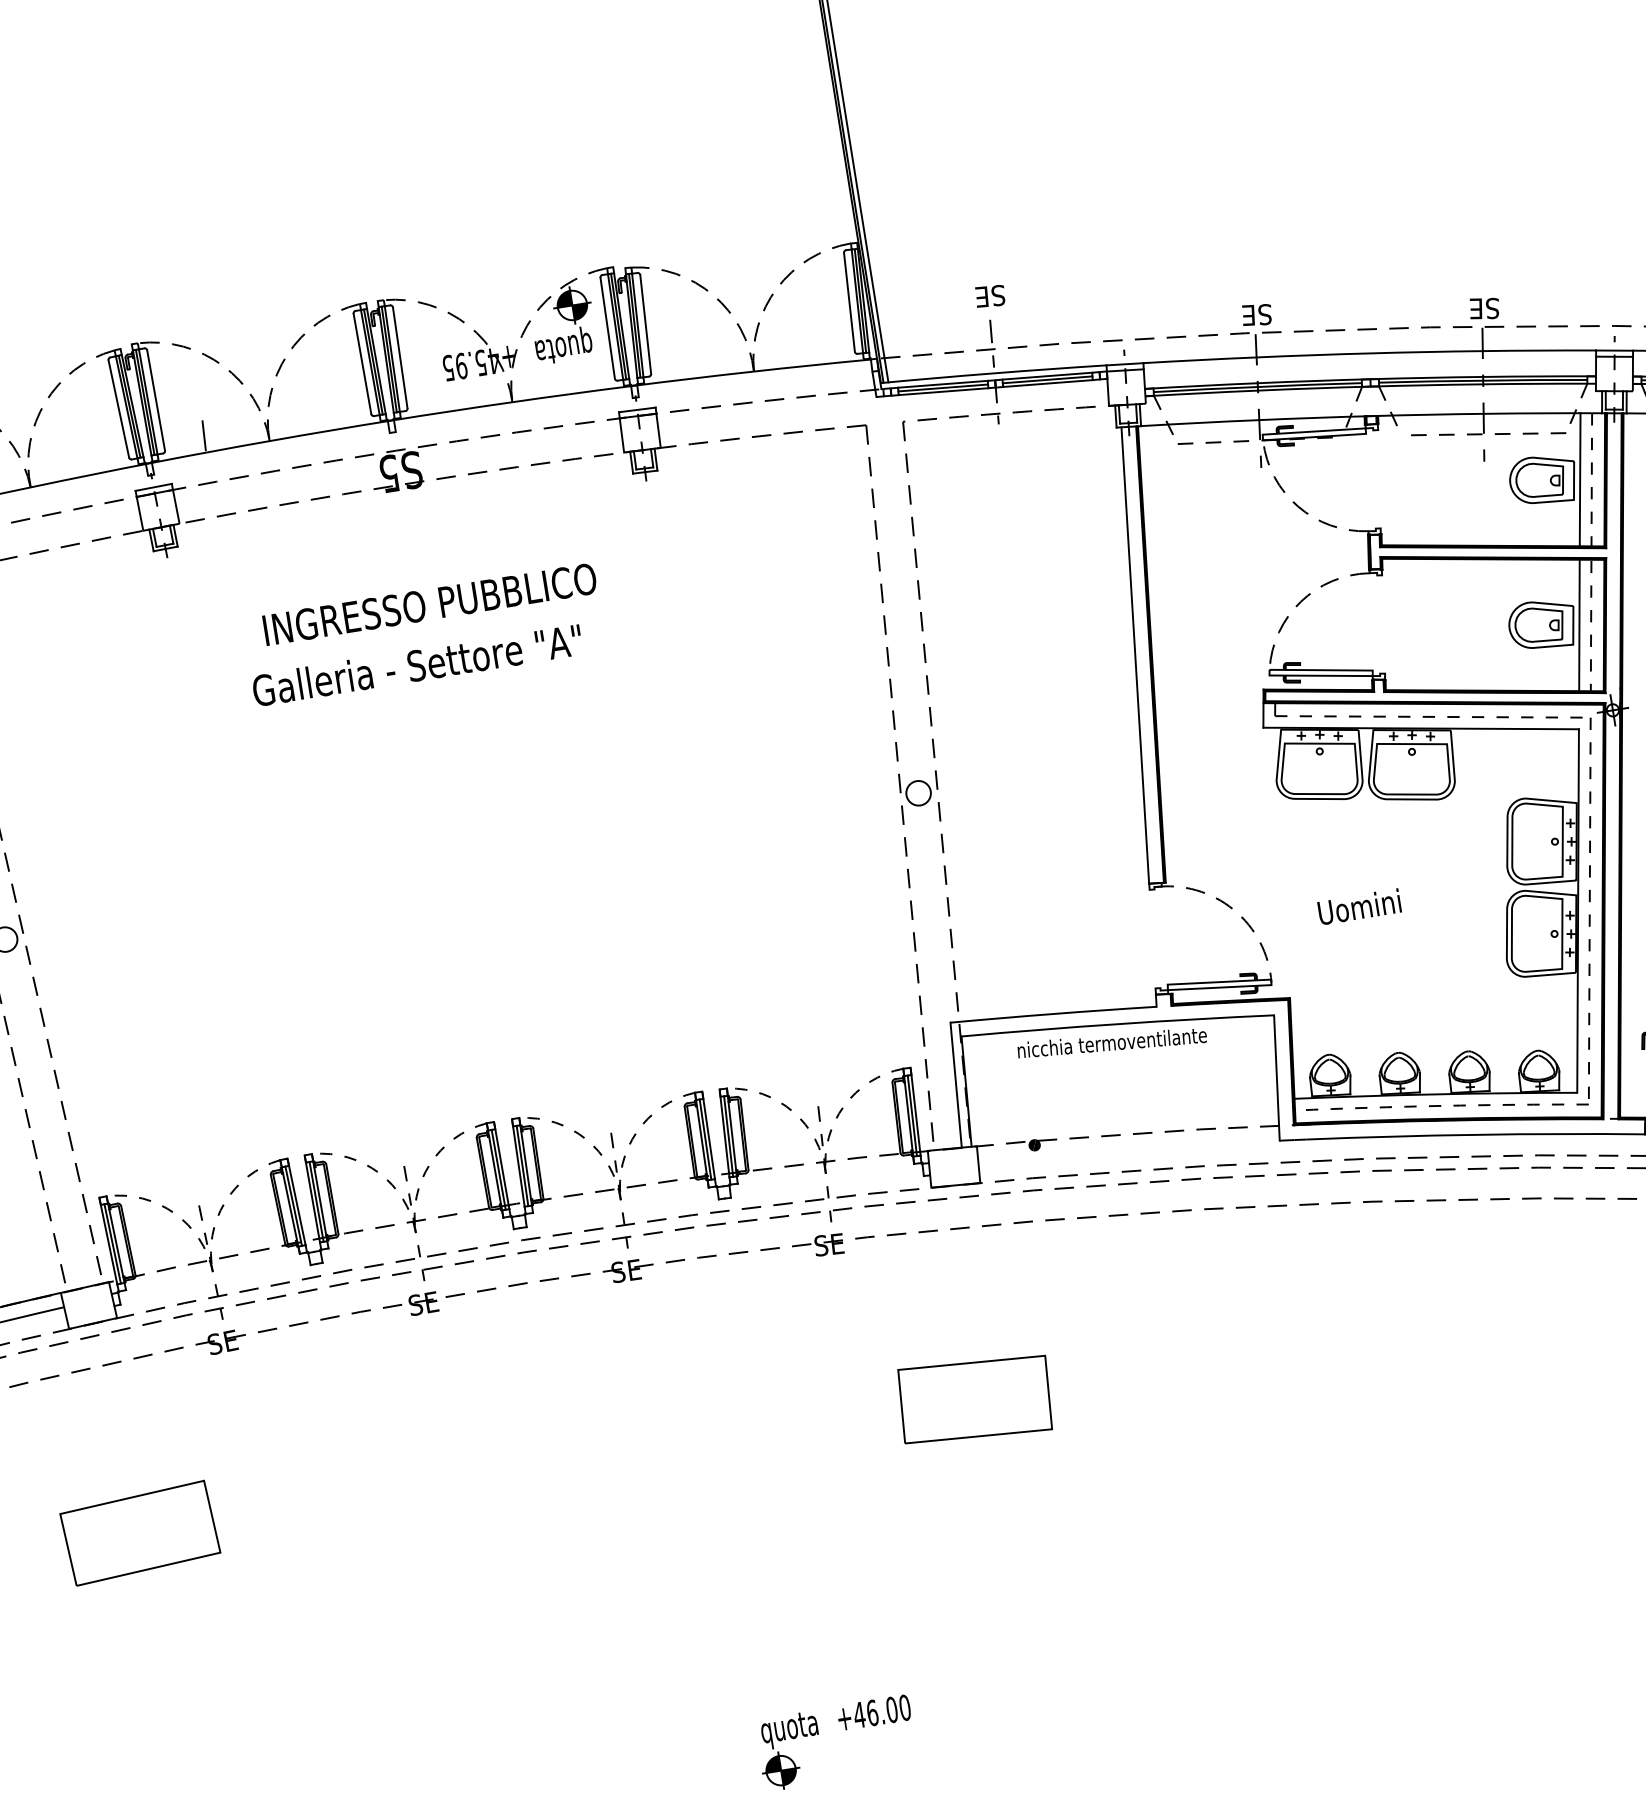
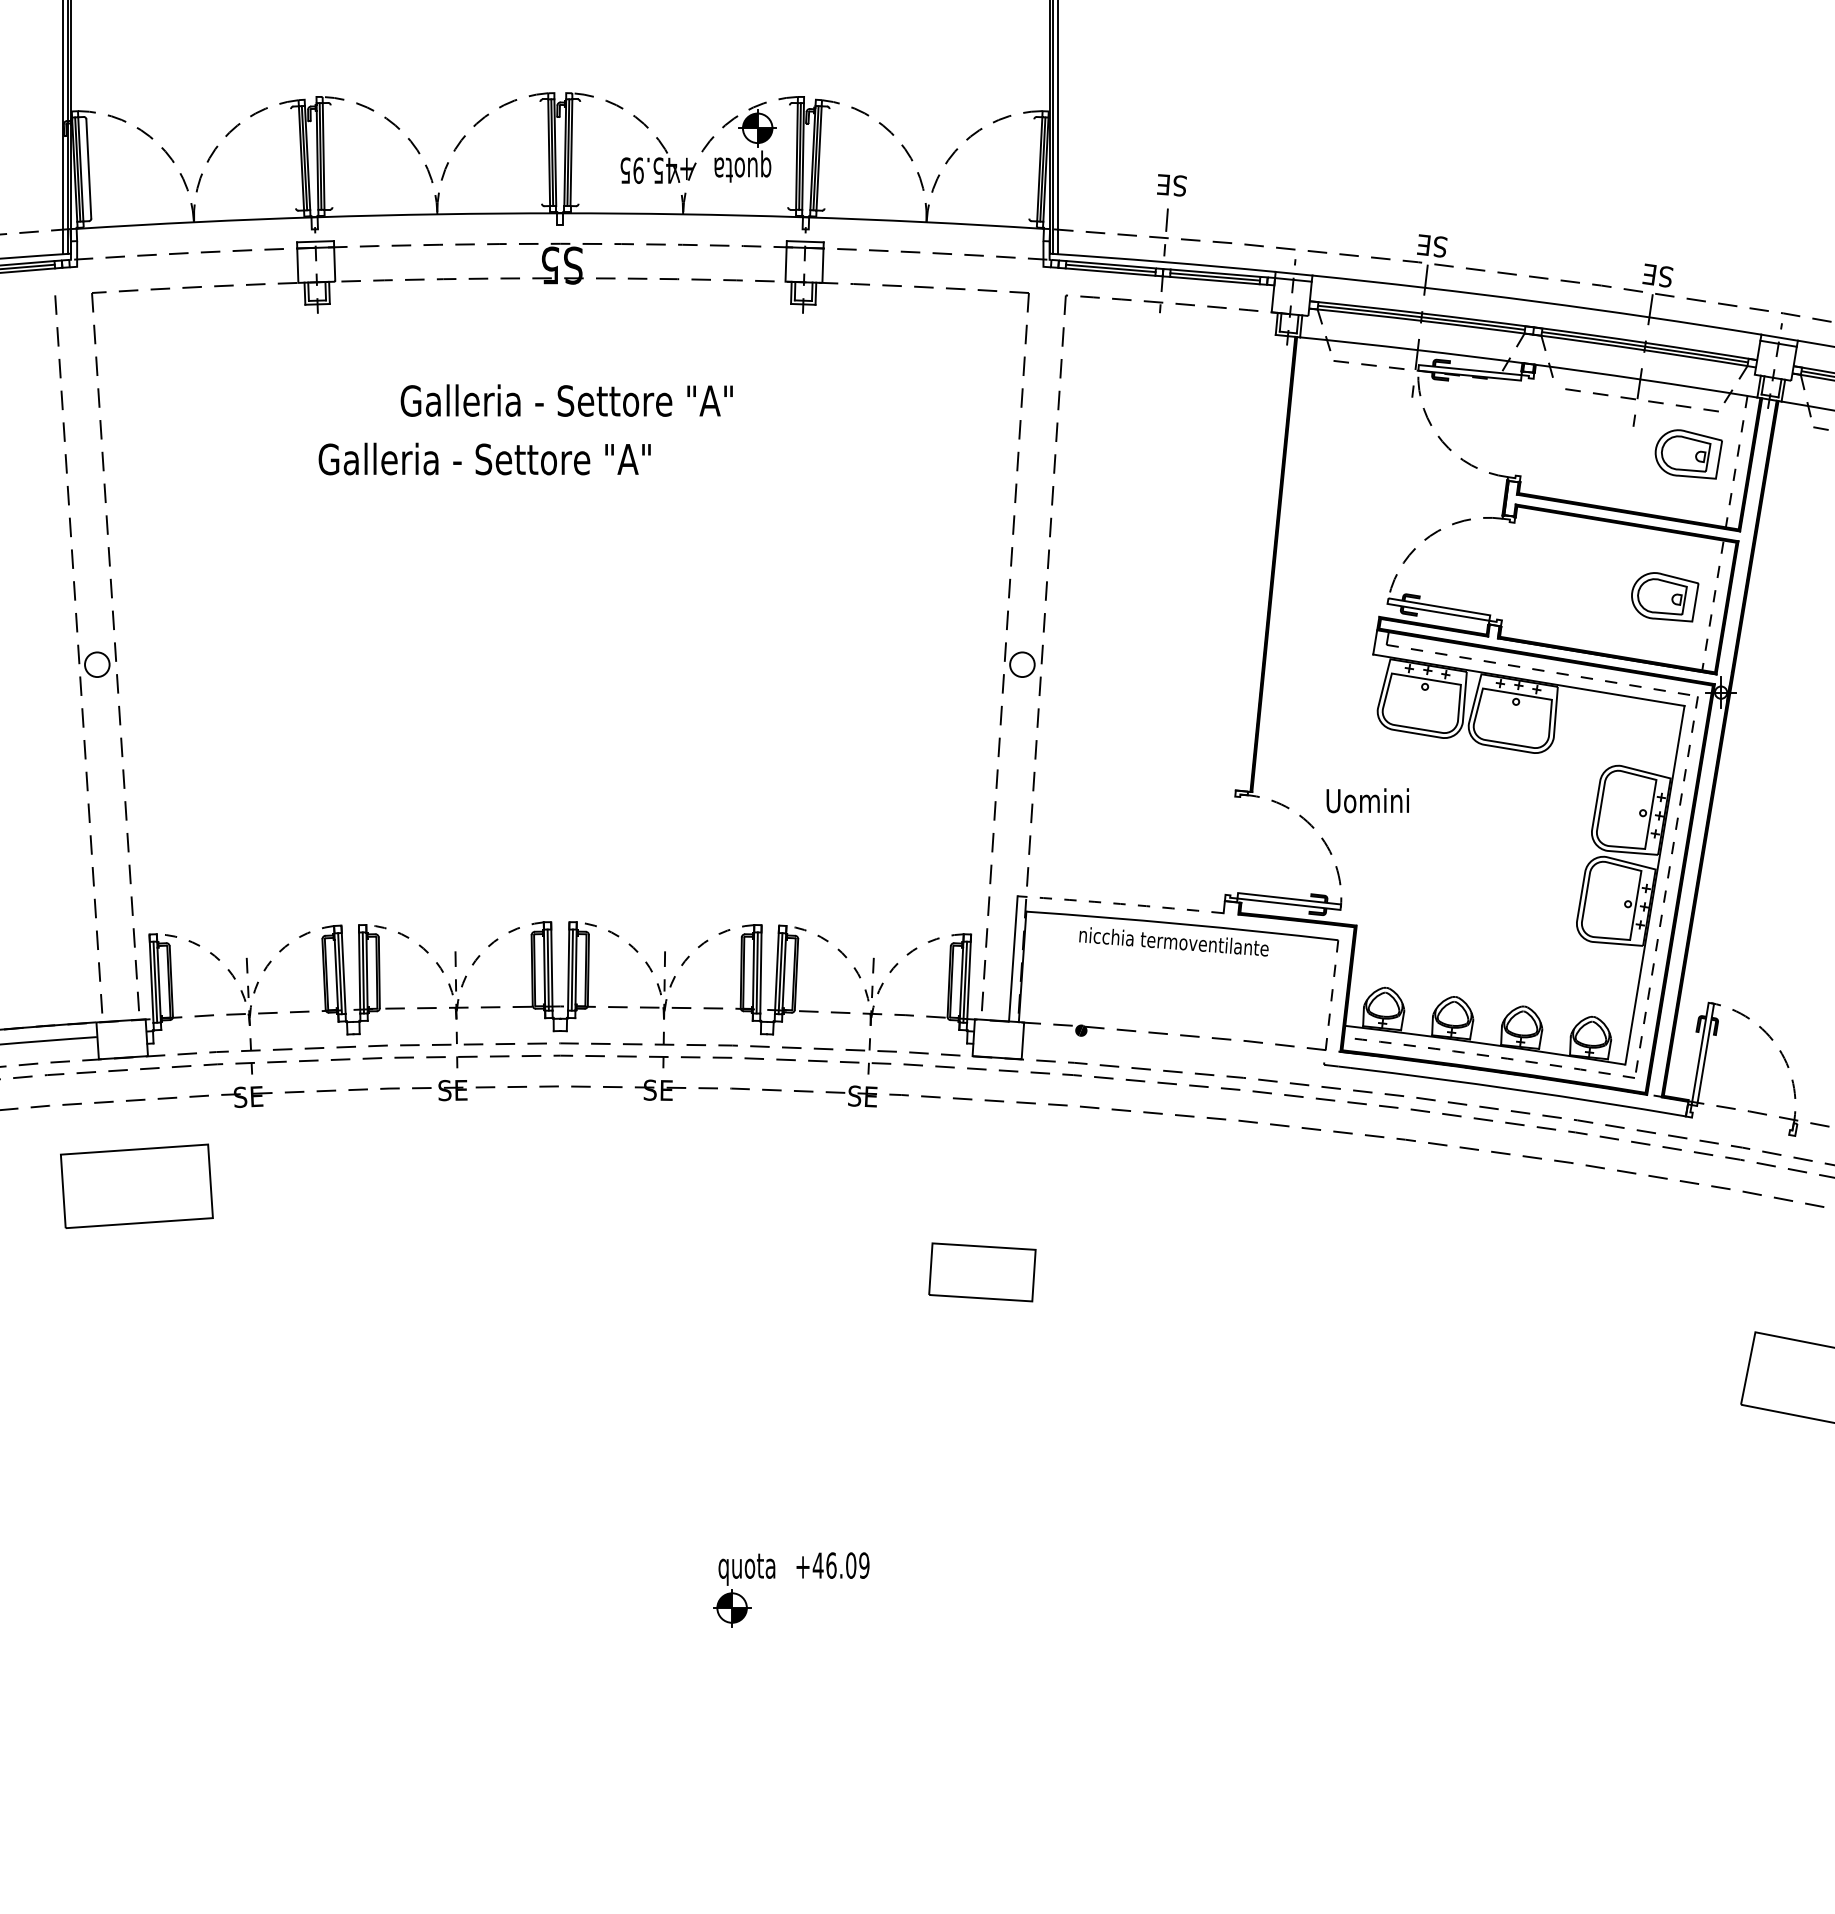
line: (849, 301) -> (1031, 168), removed
line: (645, 324) -> (826, 158), removed
line: (607, 328) -> (788, 156), removed
line: (400, 357) -> (579, 152), removed
line: (361, 363) -> (540, 152), removed
line: (156, 400) -> (331, 156), removed
line: (118, 408) -> (293, 158), removed
line: (204, 435) -> (373, 198), removed
line: (1580, 479) -> (1725, 459), removed
text: (428, 604) -> (568, 400), INGRESSO PUBBLICO -> Galleria - Settore "A"
line: (1579, 625) -> (1701, 603), removed
line: (1134, 655) -> (1257, 562), removed
text: (417, 664) -> (484, 458), moved
text: (1359, 906) -> (1367, 800), moved
arc: (1053, 1013) -> (1120, 903), solid -> dashed
line: (1277, 1077) -> (1331, 1002), solid -> dashed
part: (975, 1399) -> (982, 1272), size x0.7
part: (139, 1532) -> (136, 1185), moved
text: (905, 1707) -> (864, 1565), +46.00 -> +46.09

